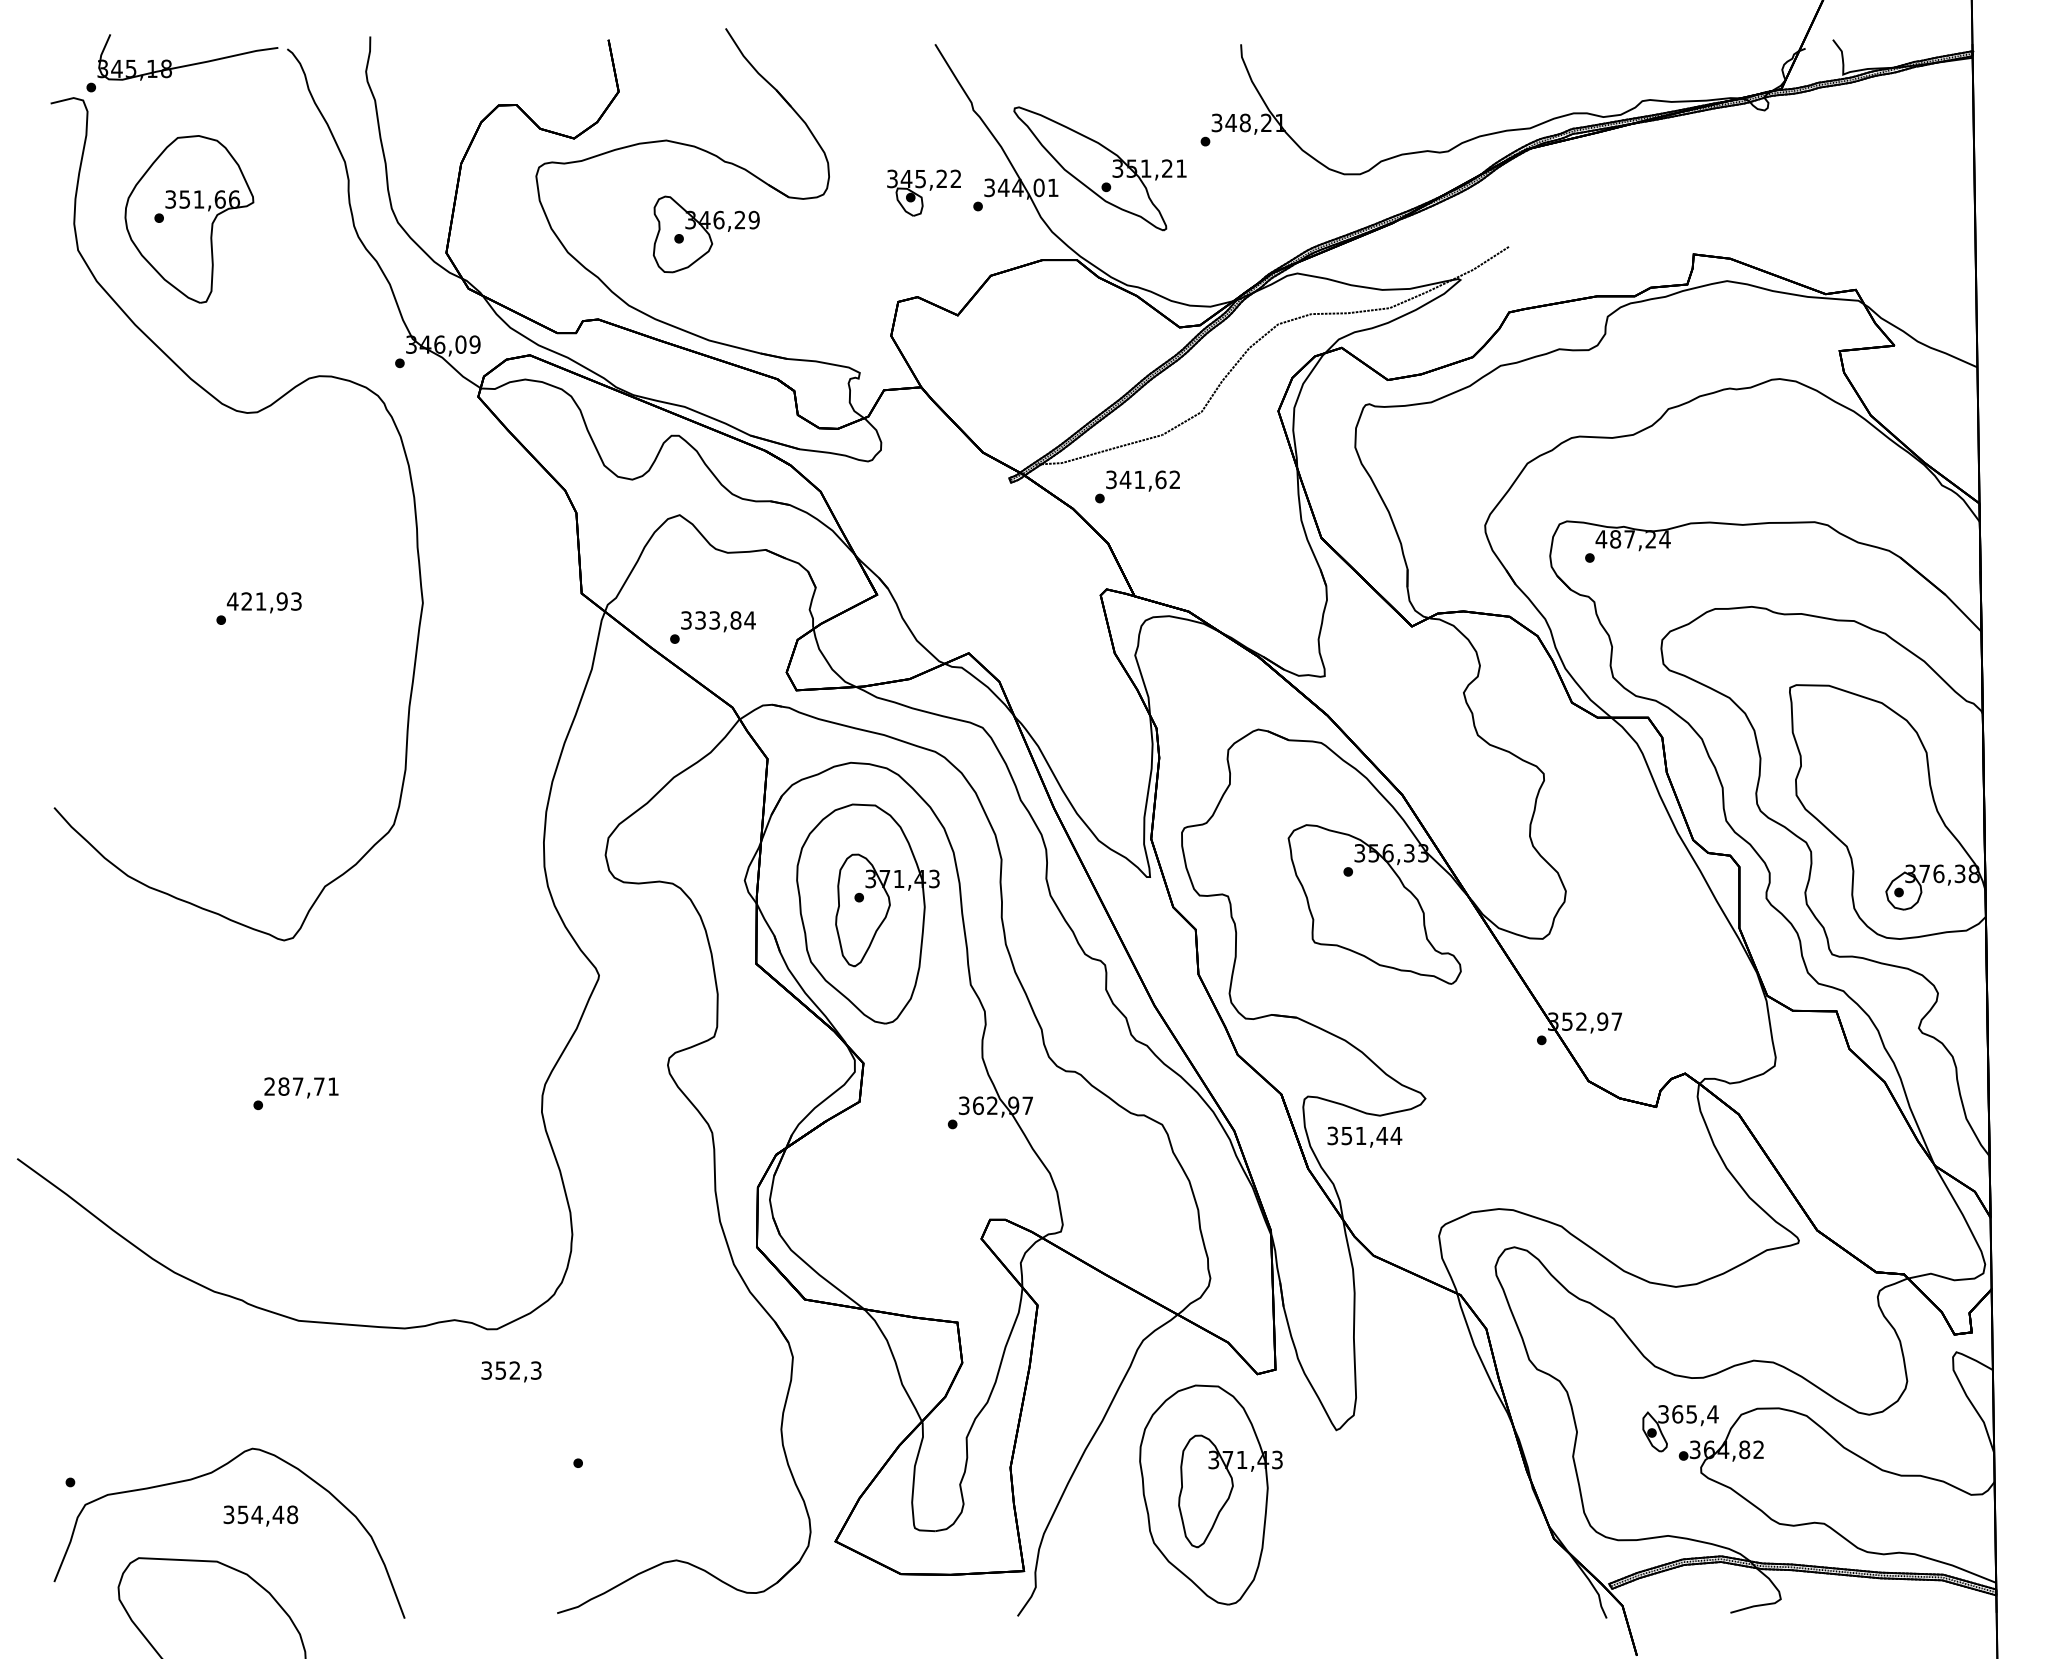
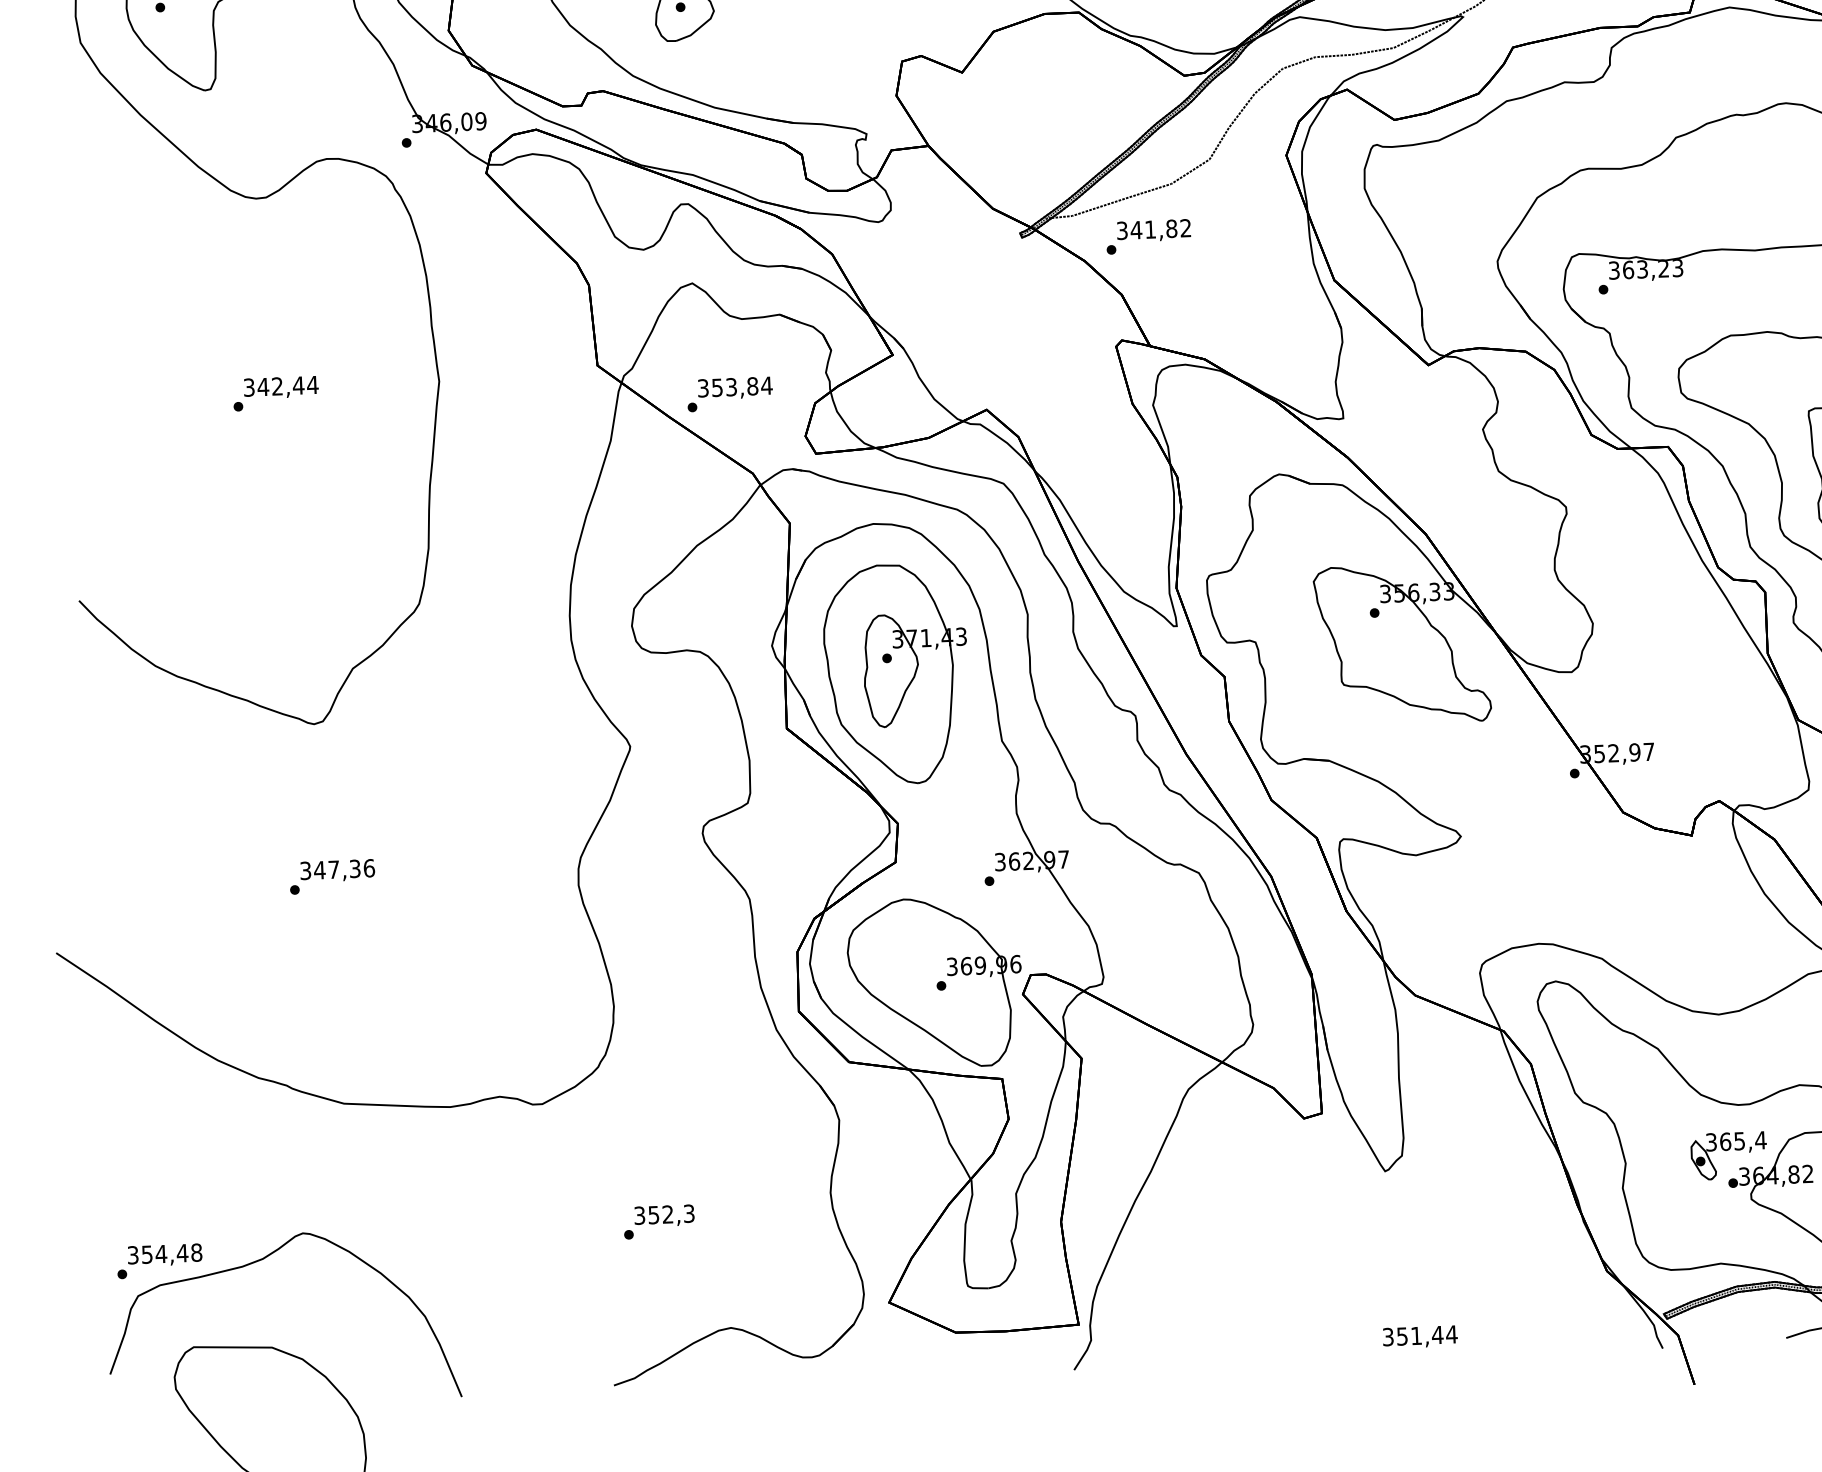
text: (1160, 479) -> (1171, 228), 341,62 -> 341,82
text: (1632, 539) -> (1645, 269), 487,24 -> 363,23
text: (264, 601) -> (280, 386), 421,93 -> 342,44
text: (700, 620) -> (717, 387), 333,84 -> 353,84
text: (301, 1086) -> (337, 869), 287,71 -> 347,36
text: (1364, 1136) -> (1419, 1336), moved
part: (894, 1223) -> (935, 982), added
text: (511, 1371) -> (664, 1215), moved
part: (1210, 1494) -> (1261, 1240), removed
text: (260, 1515) -> (164, 1254), moved

